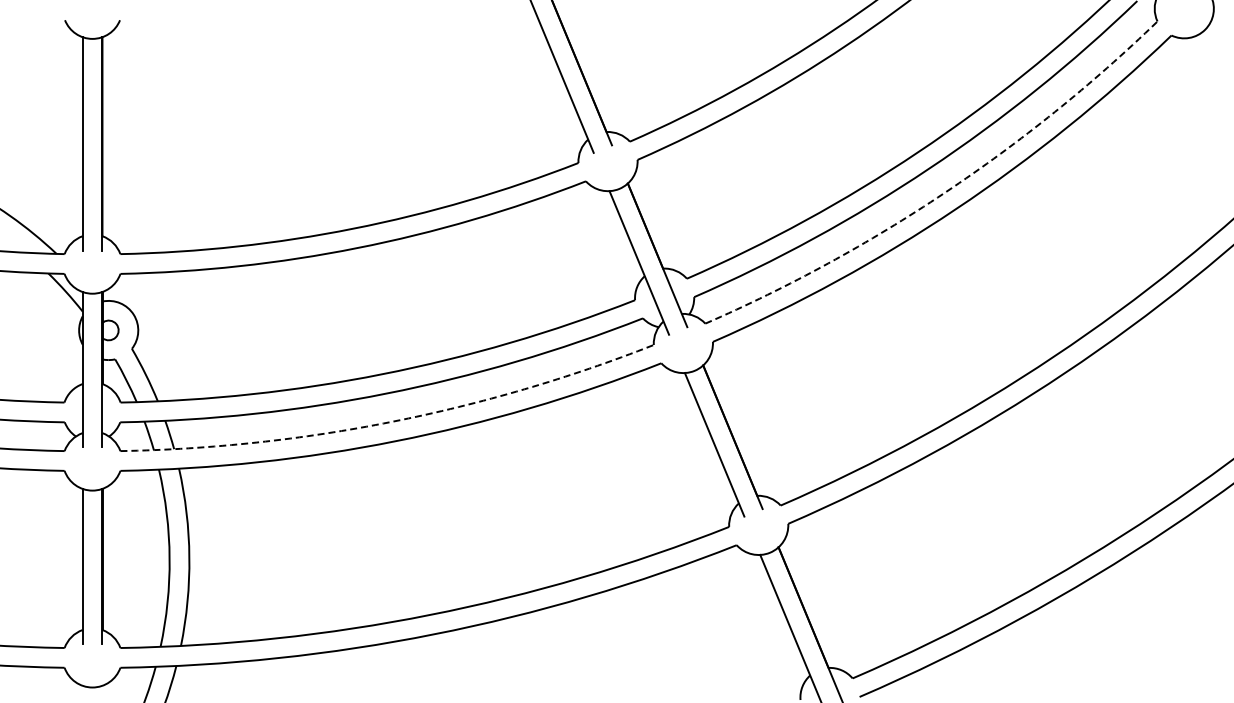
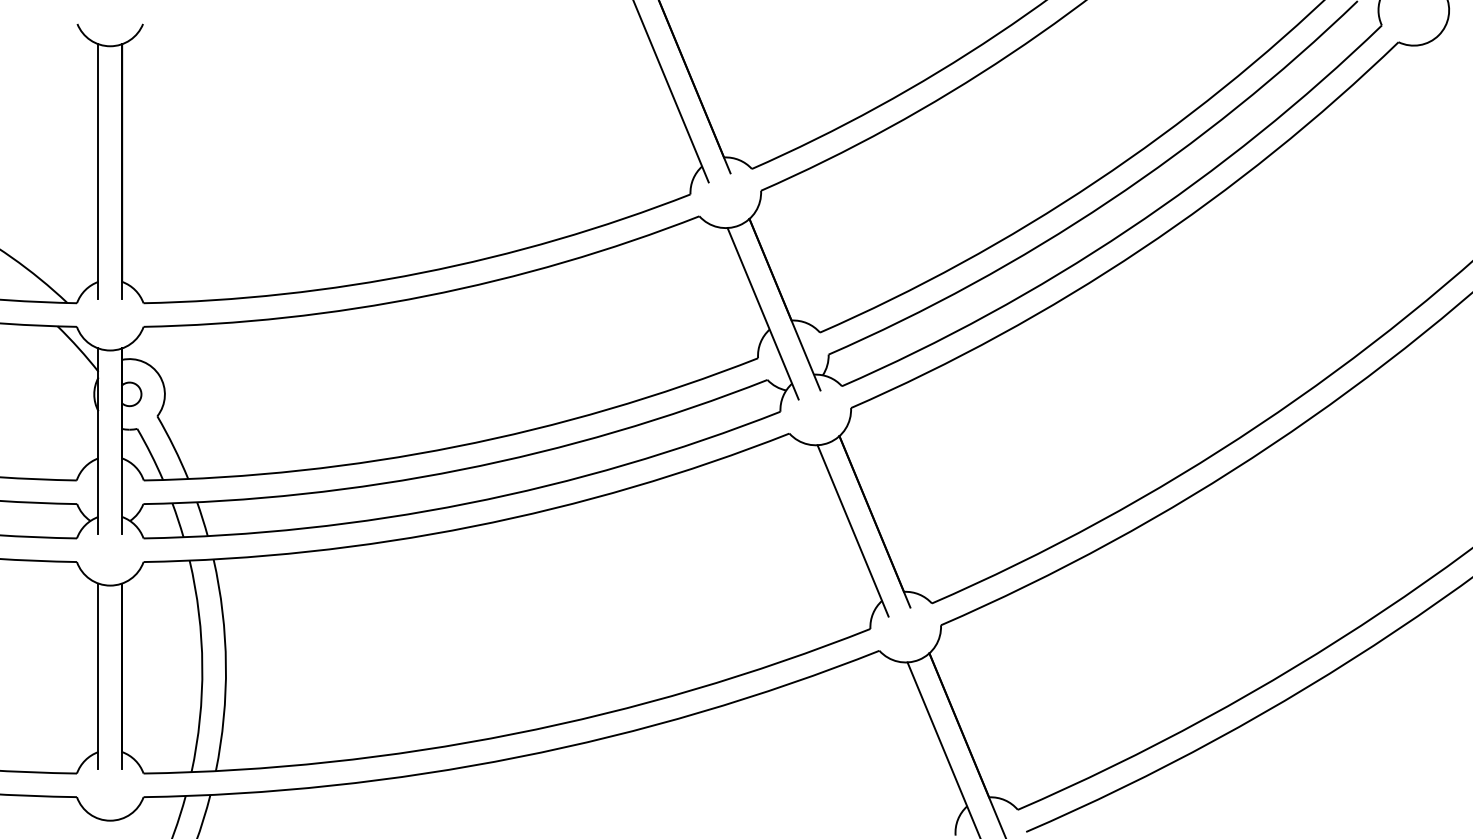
arc: (944, 192) -> (1127, 229), dashed -> solid
arc: (391, 421) -> (467, 503), dashed -> solid

